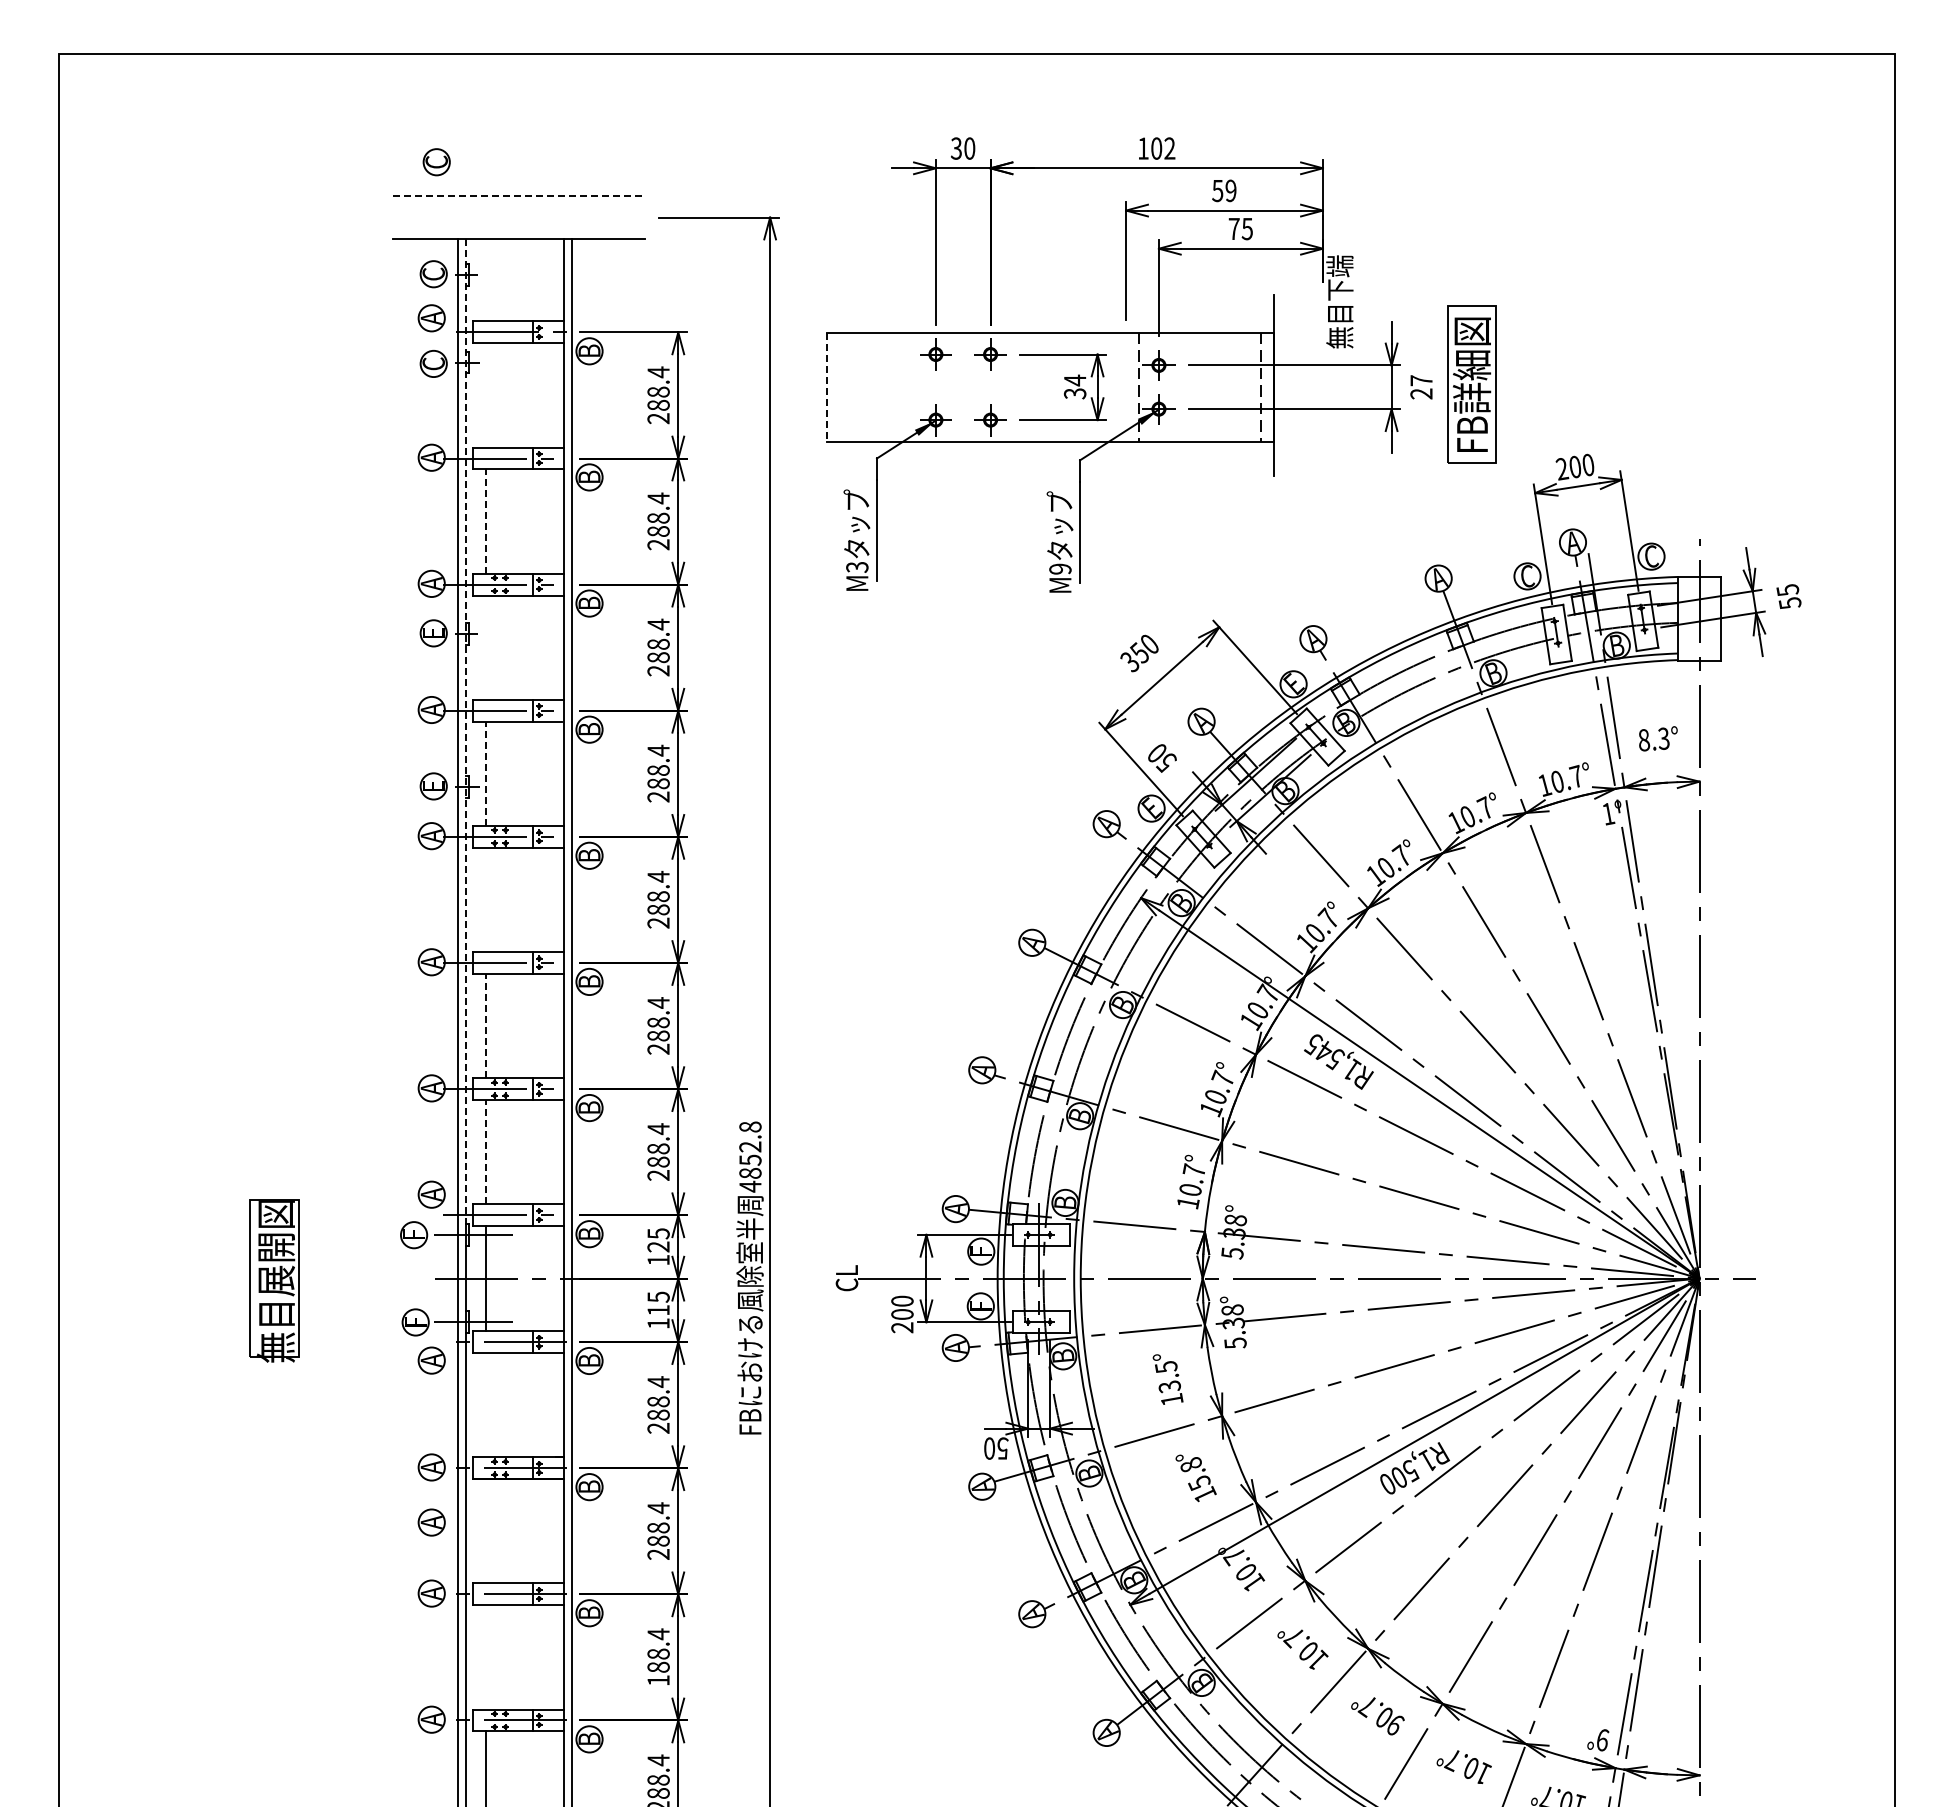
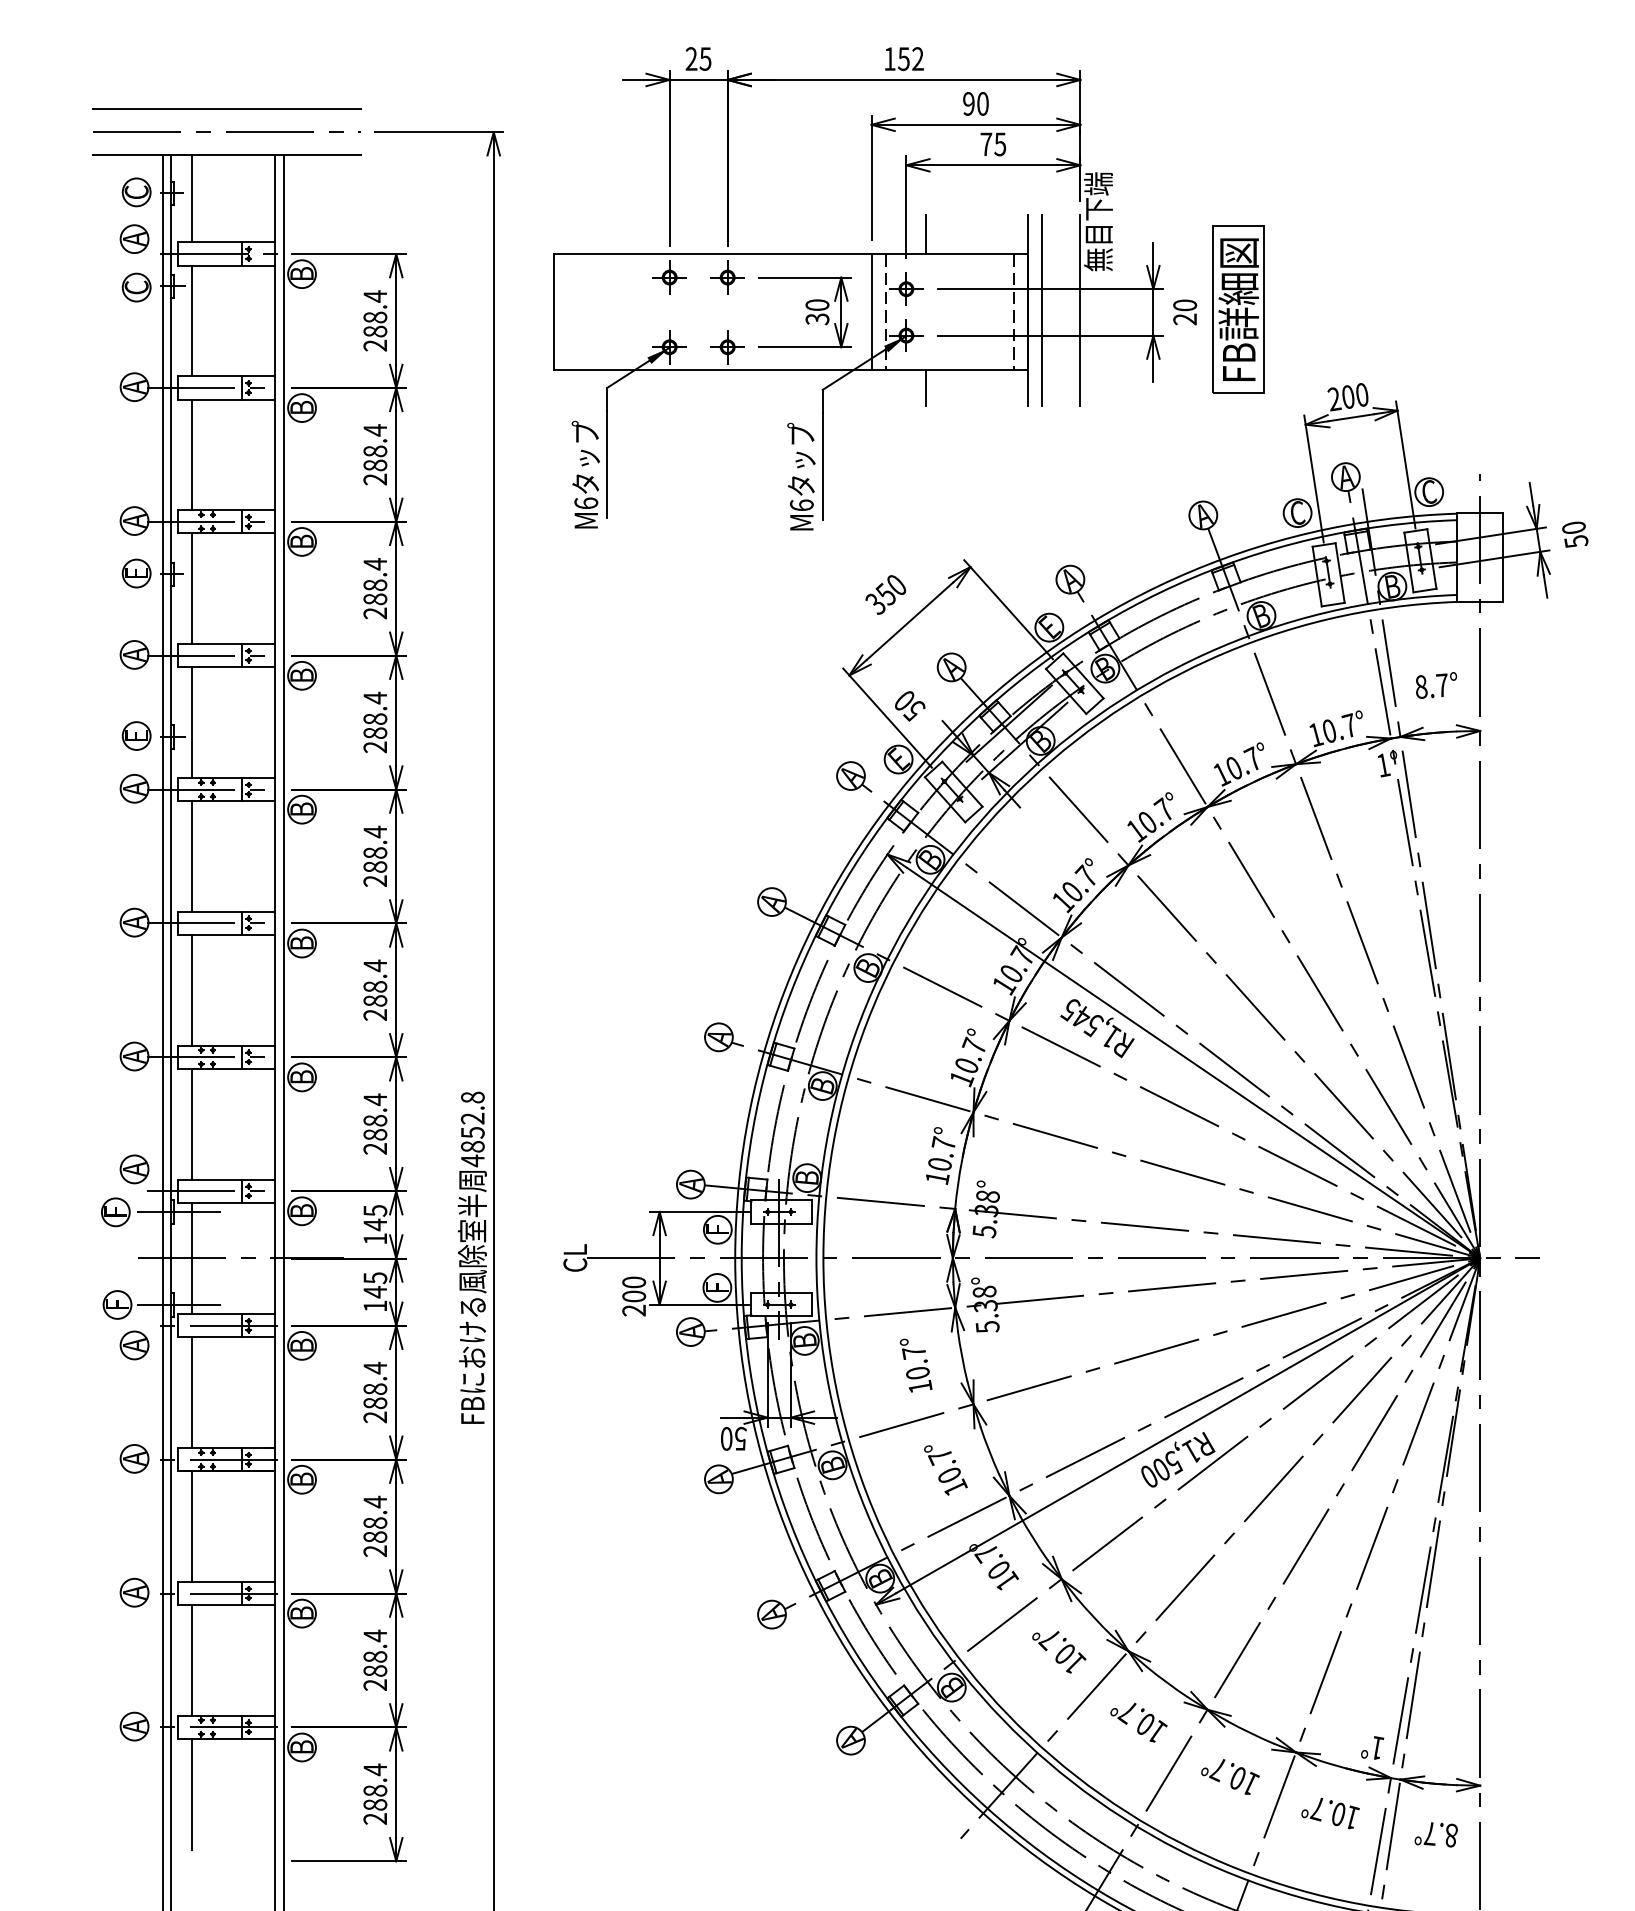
text: (962, 148) -> (697, 58), 30 -> 25
text: (1156, 148) -> (903, 58), 102 -> 152
part: (436, 162) -> (139, 73), removed
text: (1224, 190) -> (975, 103), 59 -> 90
line: (519, 195) -> (227, 108), dashed -> solid
line: (518, 217) -> (226, 132), added
line: (486, 280) -> (192, 199), added
line: (1177, 313) -> (926, 234), added
text: (1074, 380) -> (816, 305), 34 -> 30
text: (1421, 380) -> (1185, 305), 27 -> 20
line: (1286, 385) -> (1041, 310), added
line: (1322, 385) -> (1080, 310), added
line: (1126, 386) -> (871, 311), added
line: (826, 387) -> (553, 312), dashed -> solid
line: (486, 395) -> (192, 321), added
line: (1177, 458) -> (926, 387), added
line: (486, 521) -> (192, 454), dashed -> solid
text: (857, 566) -> (586, 502), M3 -> M6
text: (1060, 568) -> (801, 504), M9 -> M6
text: (1787, 589) -> (1573, 527), 55 -> 50
line: (486, 647) -> (192, 588), added
line: (466, 732) -> (171, 678), dashed -> solid
text: (1663, 738) -> (1441, 685), 8.3° -> 8.7°
line: (486, 773) -> (192, 722), dashed -> solid
line: (486, 899) -> (192, 856), added
line: (486, 1025) -> (192, 989), dashed -> solid
line: (486, 1151) -> (192, 1123), dashed -> solid
text: (658, 1247) -> (375, 1225), 125 -> 145
text: (658, 1310) -> (375, 1292), 115 -> 145
text: (1167, 1377) -> (915, 1363), 13.5° -> 10.7°
line: (486, 1405) -> (192, 1393), added
text: (1194, 1473) -> (944, 1465), 15.8° -> 10.7°
part: (431, 1522) -> (134, 1517), removed
line: (486, 1531) -> (192, 1526), added
line: (486, 1657) -> (192, 1660), added
text: (658, 1680) -> (375, 1685), 188.4 -> 288.4
text: (1395, 1724) -> (1157, 1731), 90.7° -> 10.7°
text: (1603, 1739) -> (1378, 1747), 9° -> 1°

